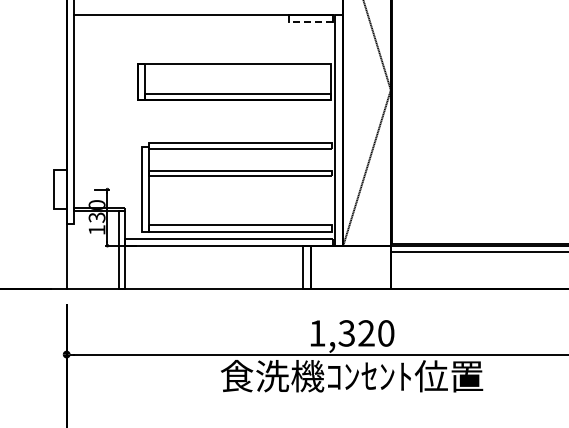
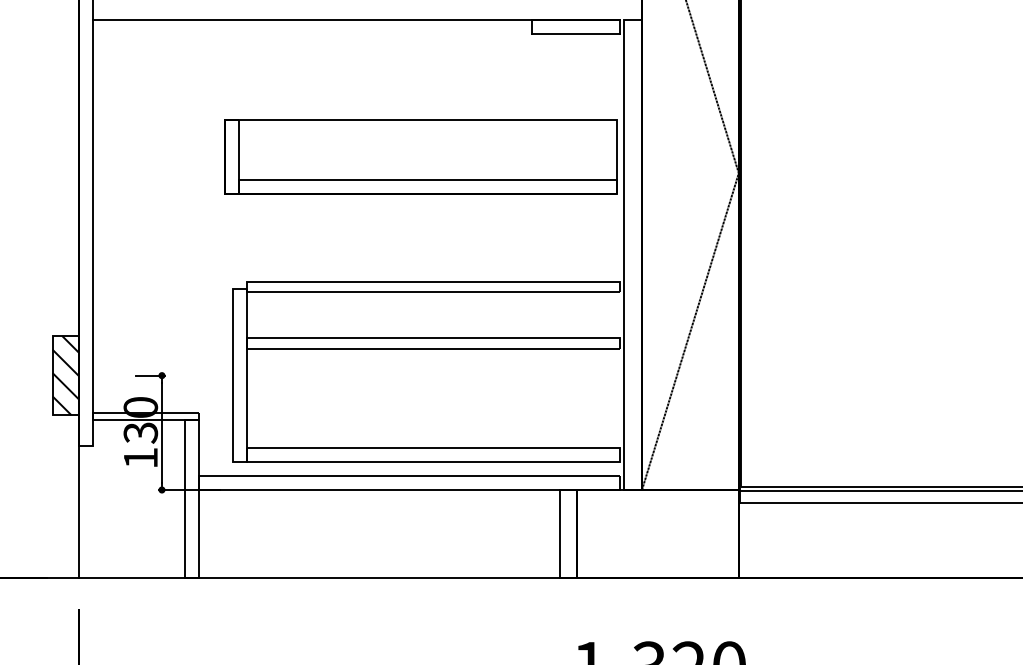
line: (310, 21) -> (575, 33), dashed -> solid
hatch: (59, 189) -> (64, 375), added

